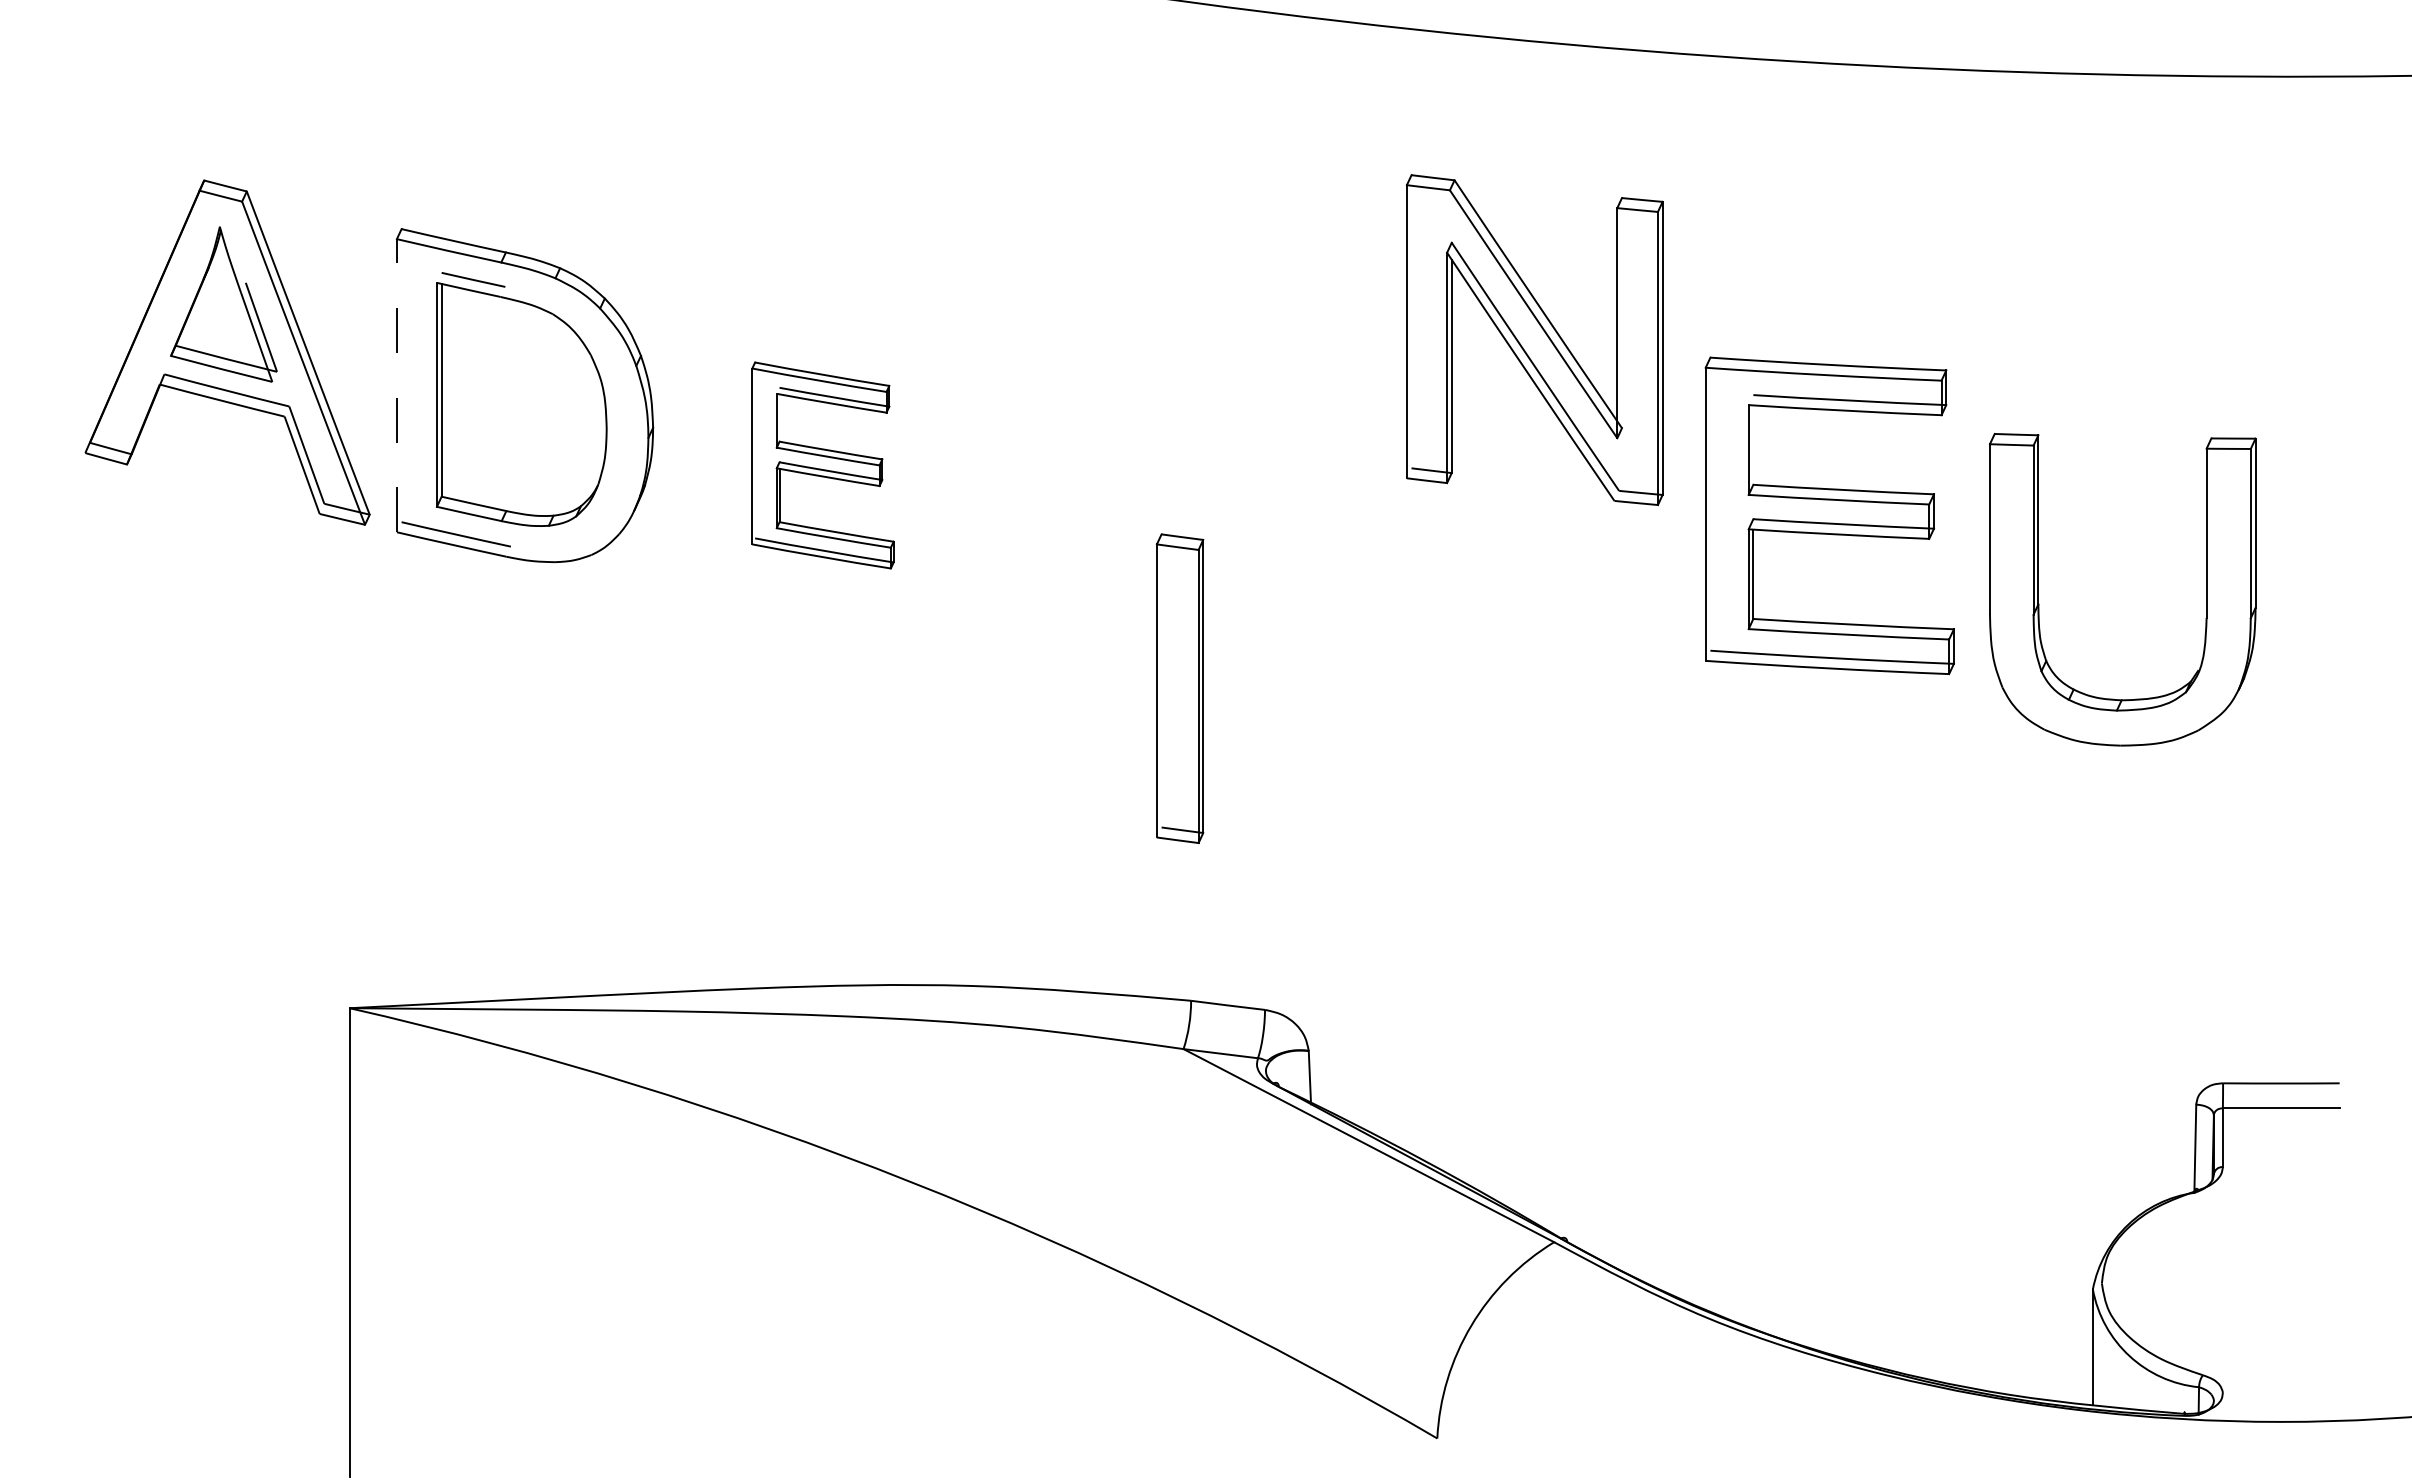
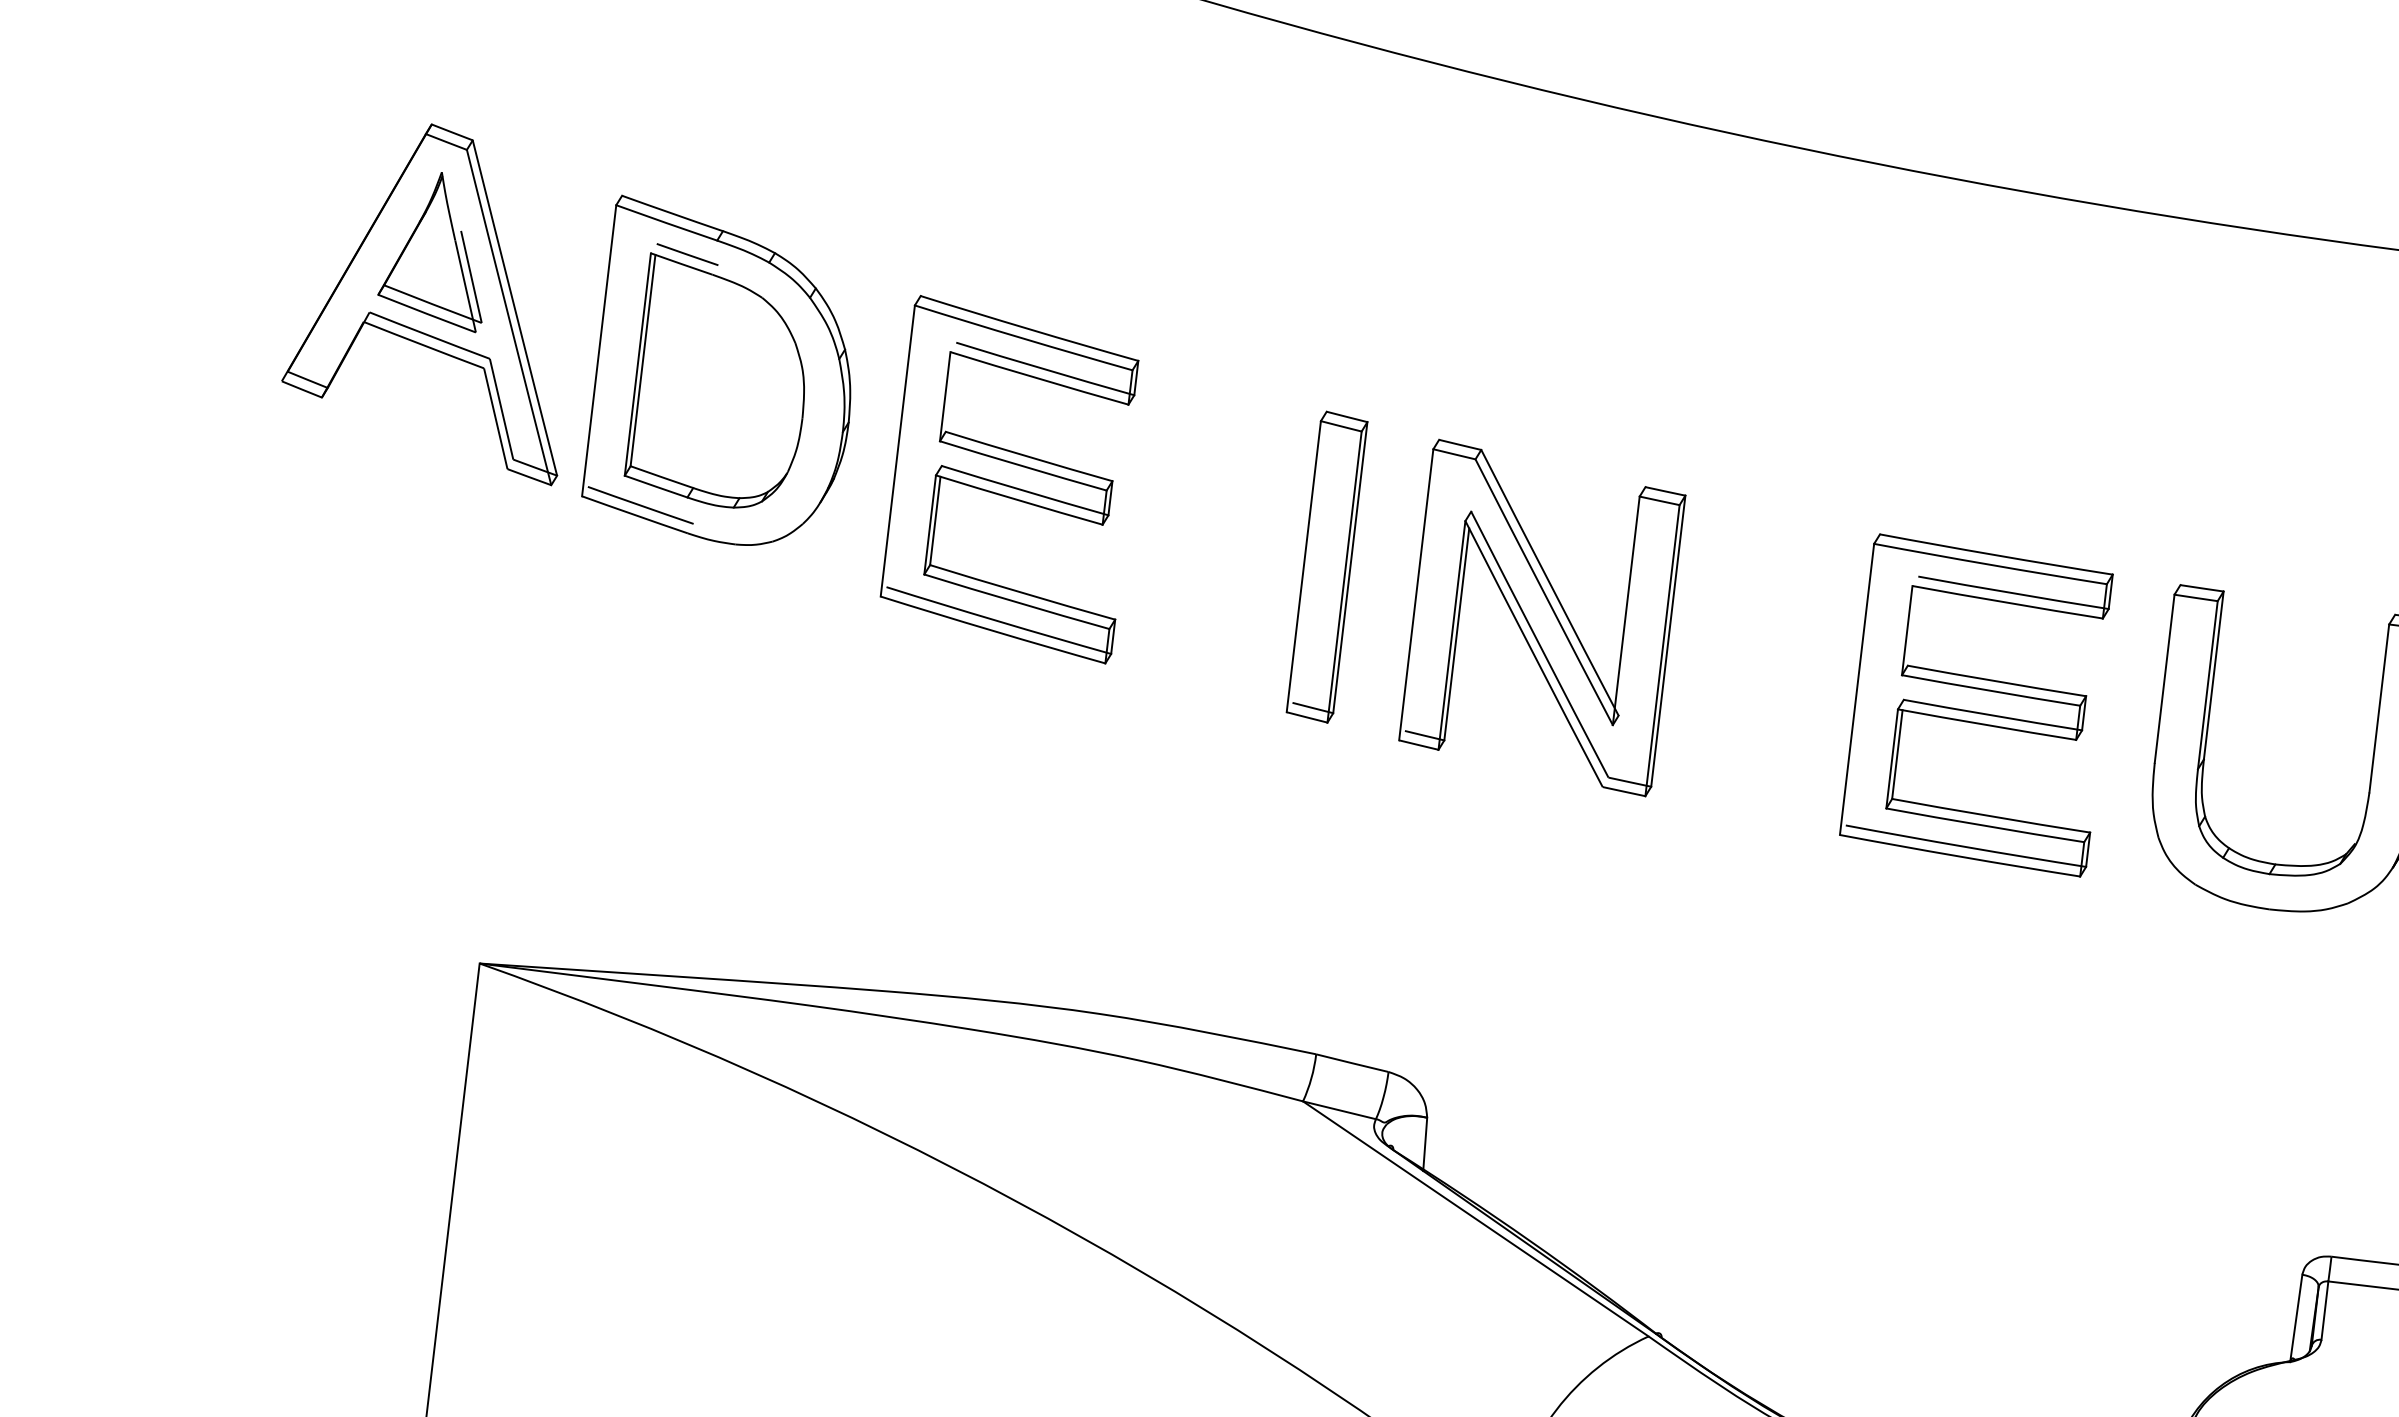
part: (1534, 340) -> (1541, 618), moved
line: (396, 385) -> (598, 350), dashed -> solid
part: (822, 465) -> (1012, 479), size x1.67
part: (1829, 515) -> (1979, 705), moved
part: (1179, 688) -> (1326, 566), moved

